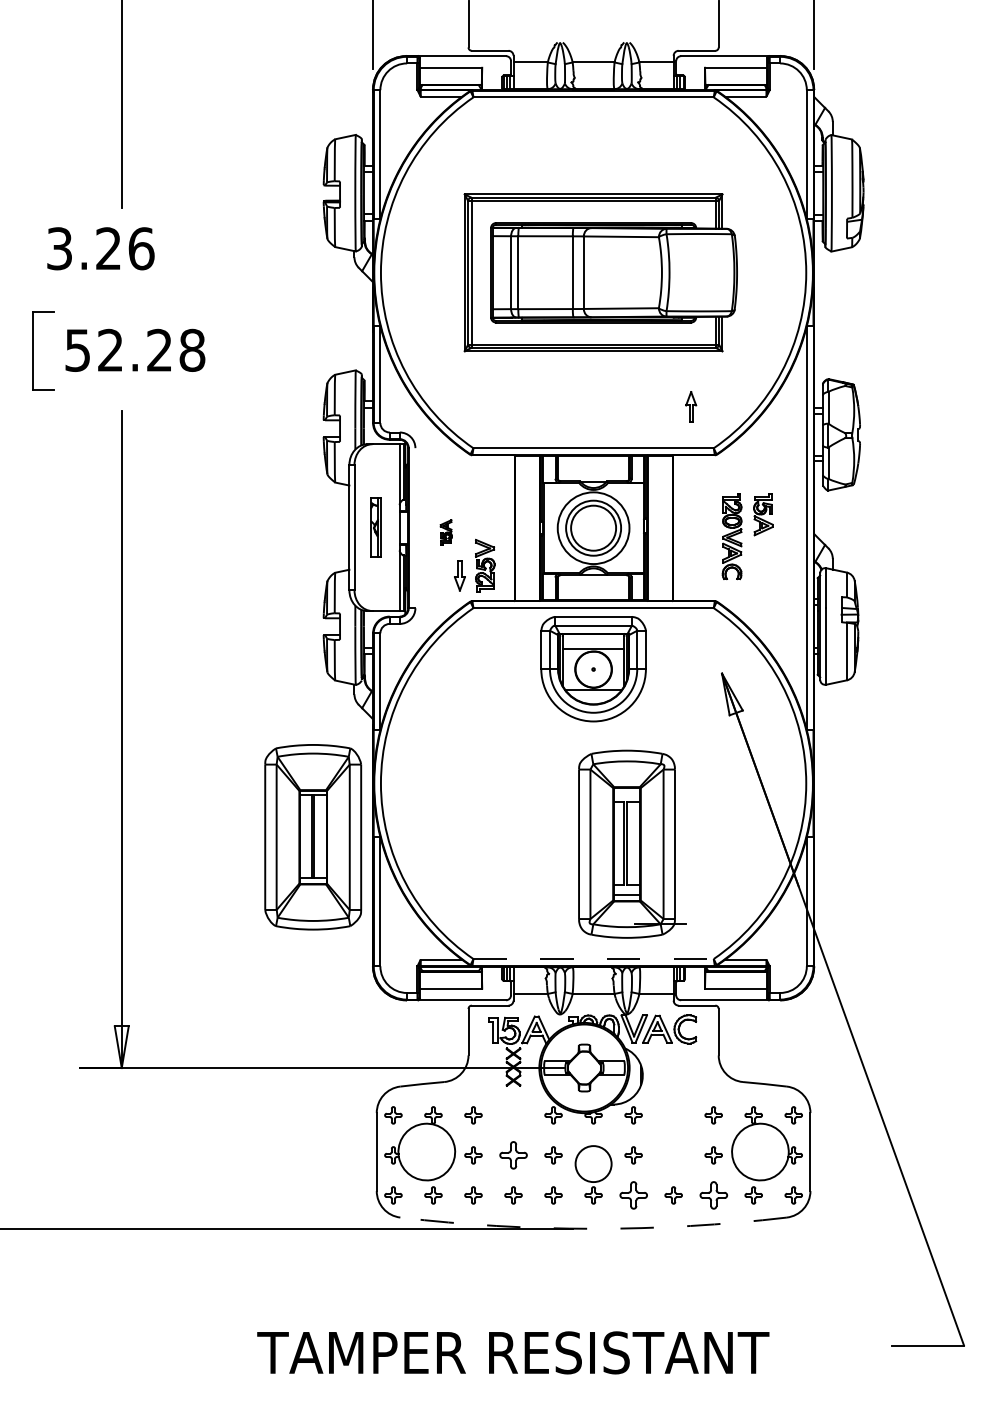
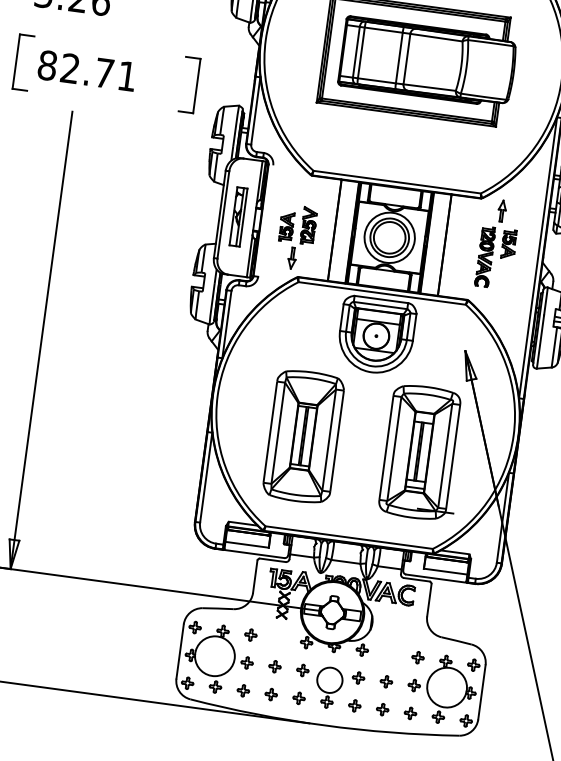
text: (135, 349) -> (87, 70), 52.28 -> 82.71
part: (291, 350) -> (196, 85), added
part: (691, 406) -> (502, 210), moved
part: (376, 527) -> (238, 216), size x1.43
part: (446, 532) -> (286, 226), size x1.67
part: (485, 565) -> (309, 225), moved
part: (313, 837) -> (303, 436), moved
part: (632, 843) -> (423, 452), moved
line: (594, 959) -> (349, 538), dashed -> solid
part: (513, 1155) -> (274, 666), size x0.62
part: (673, 1155) -> (386, 681), added
part: (633, 1195) -> (354, 705), size x0.62
part: (713, 1195) -> (410, 713), size x0.62
arc: (593, 1228) -> (323, 725), dashed -> solid

